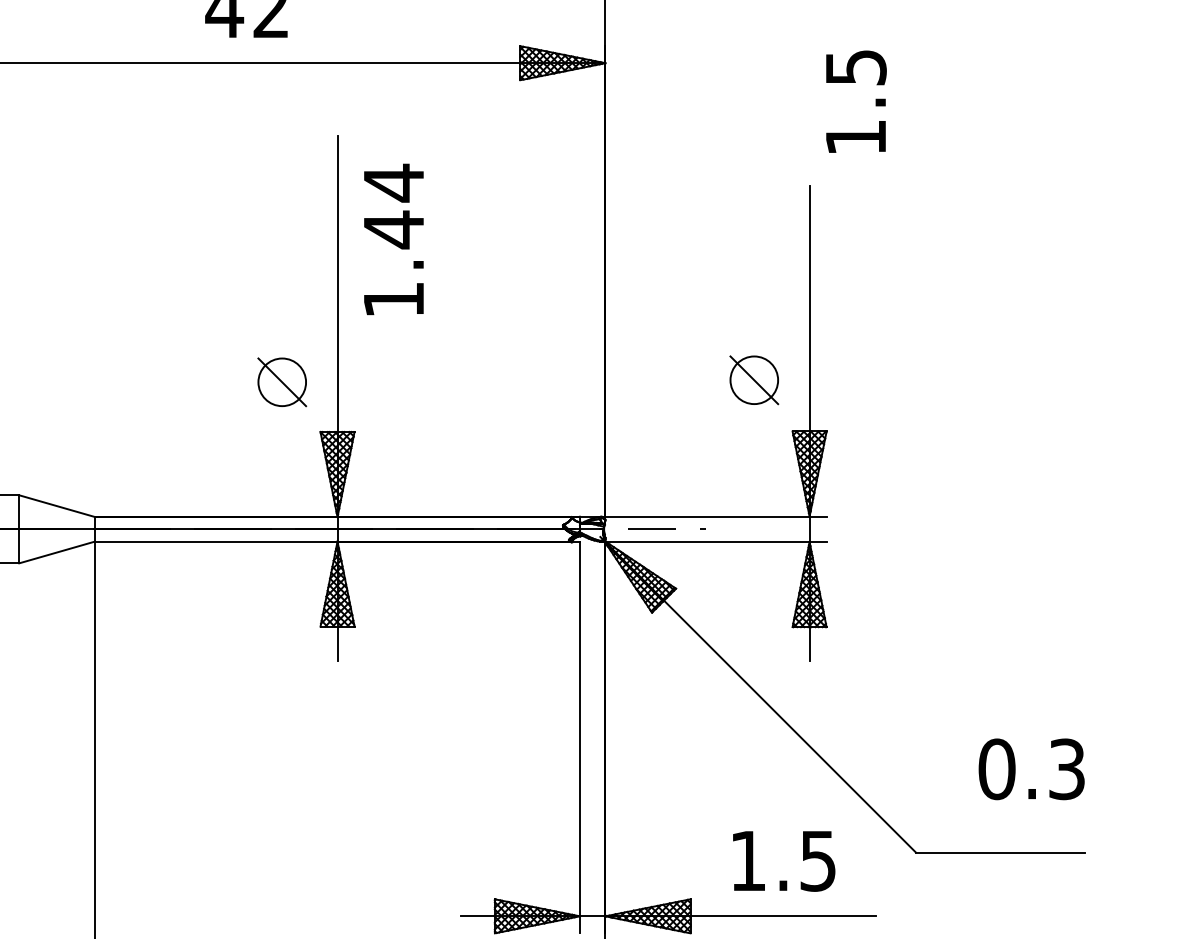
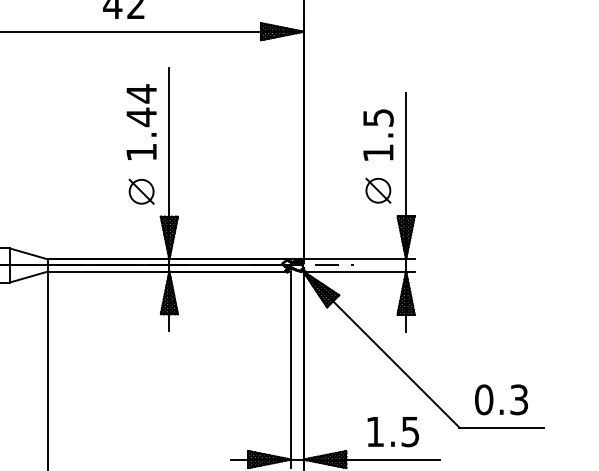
text: (856, 100) -> (378, 134), moved
text: (393, 238) -> (141, 121), moved
text: (1031, 768) -> (501, 399), moved

